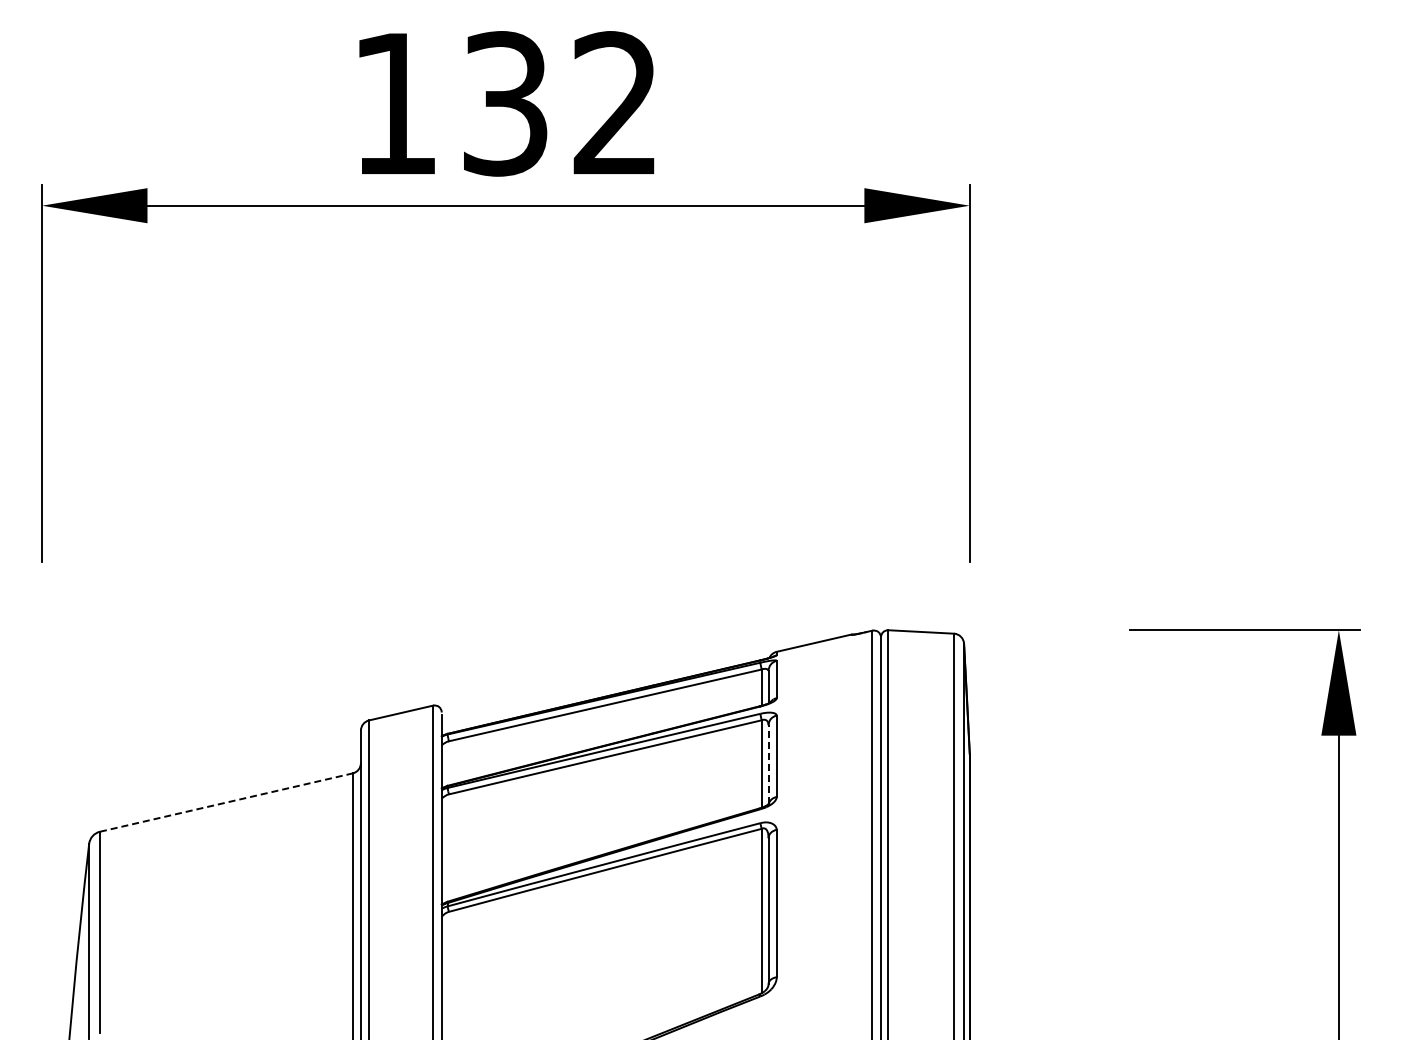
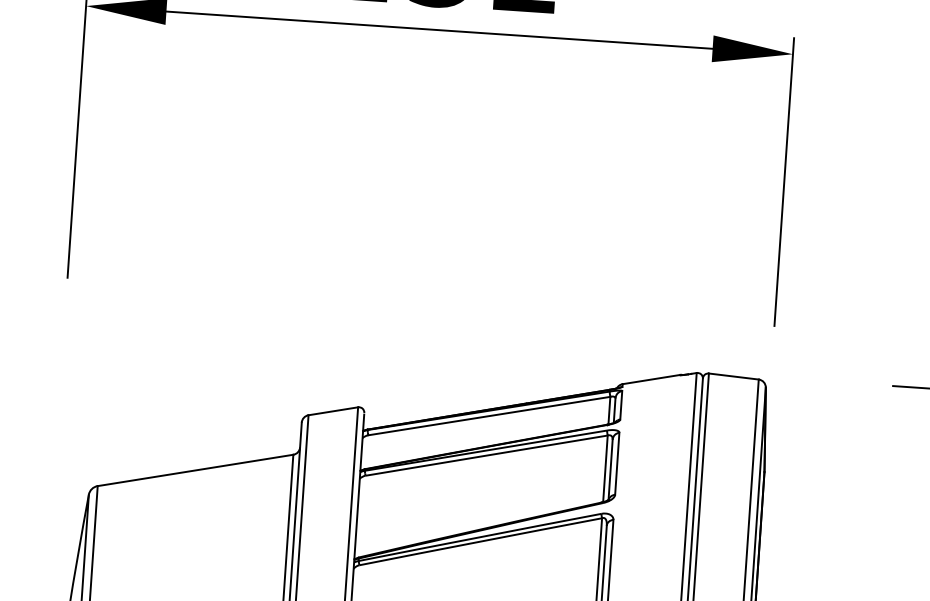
line: (768, 764) -> (610, 469), dashed -> solid
line: (226, 802) -> (195, 470), dashed -> solid

